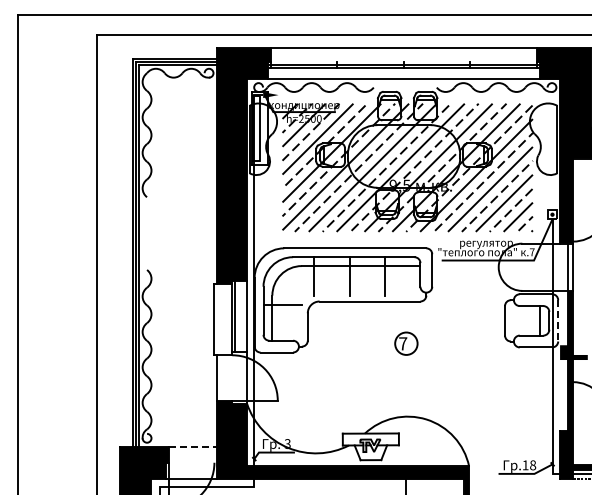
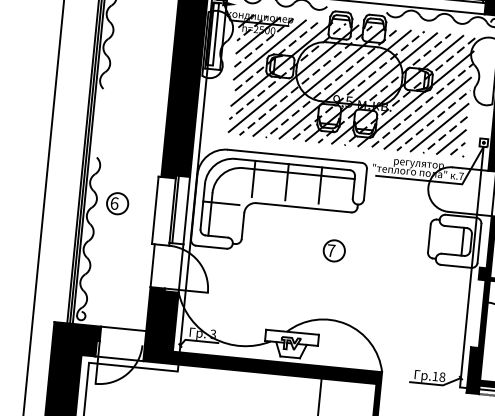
part: (173, 316) -> (117, 203), added
line: (558, 320) -> (479, 243), dashed -> solid
line: (193, 447) -> (124, 329), dashed -> solid

